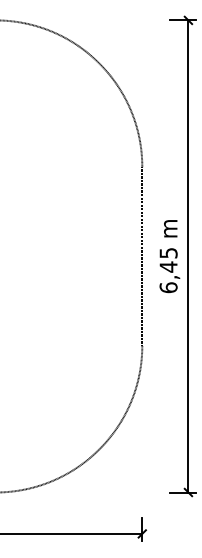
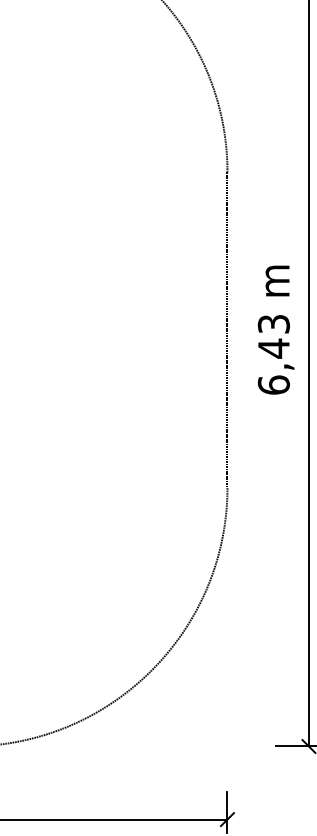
text: (167, 252) -> (271, 322), 6,45 -> 6,43

